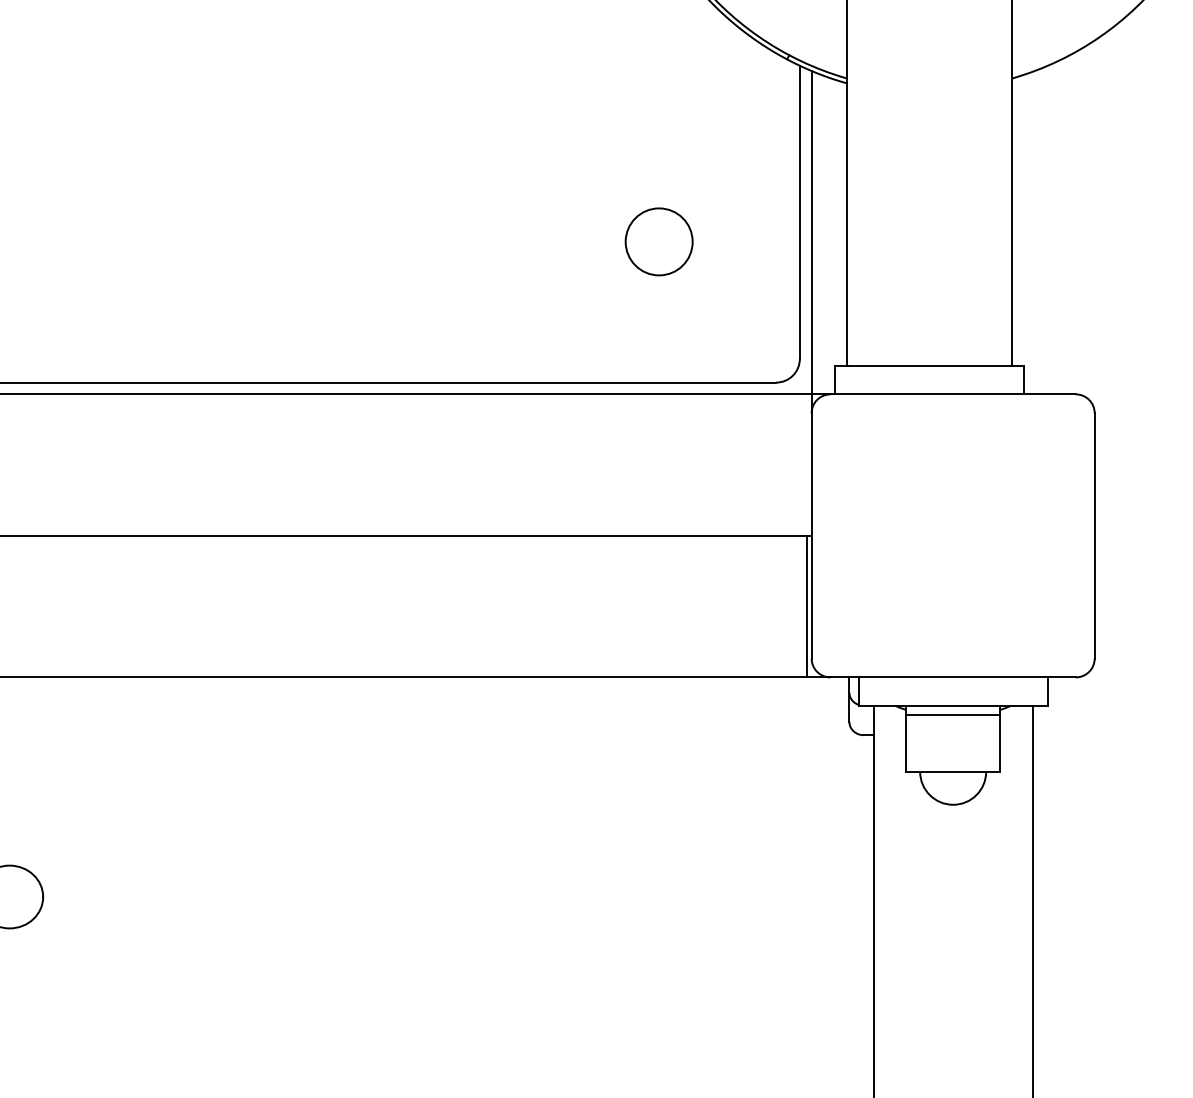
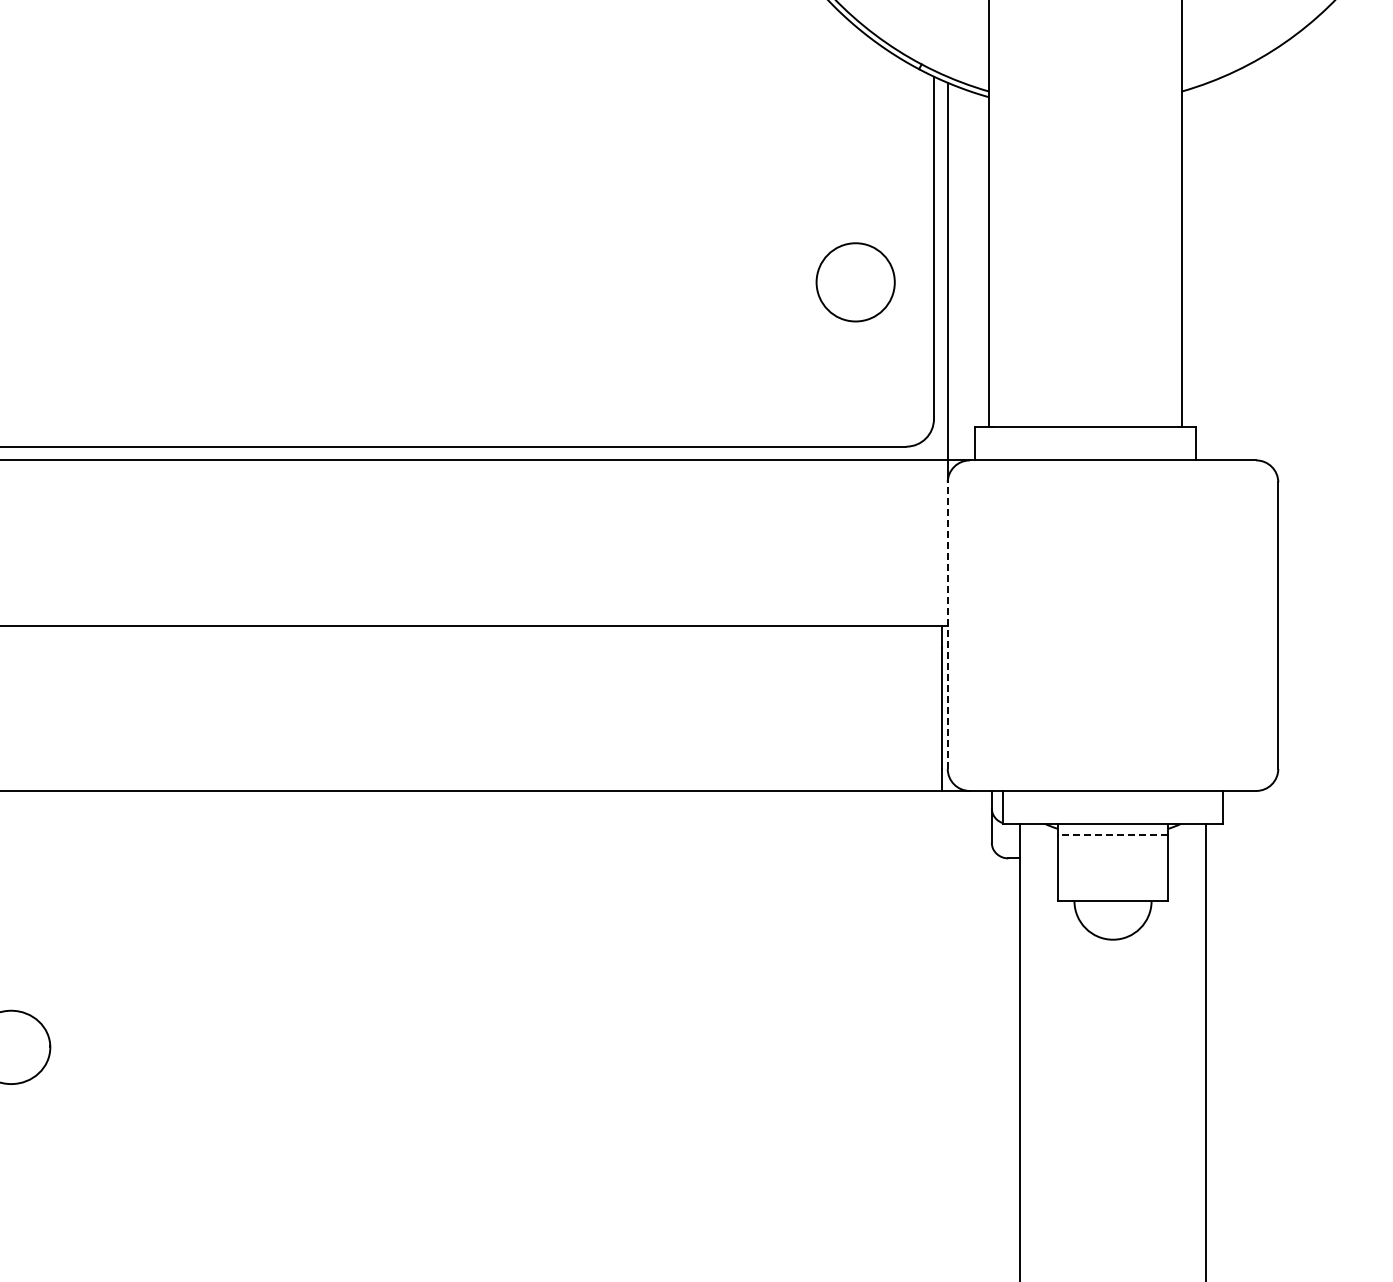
circle: (659, 242) -> (855, 282), moved
line: (811, 535) -> (947, 625), solid -> dashed
line: (952, 715) -> (1112, 835), solid -> dashed

